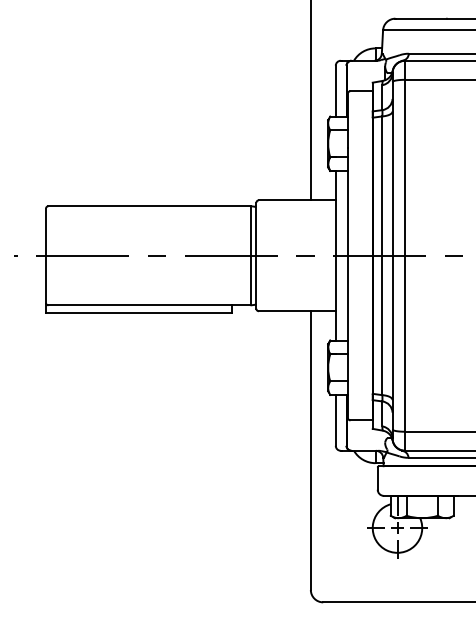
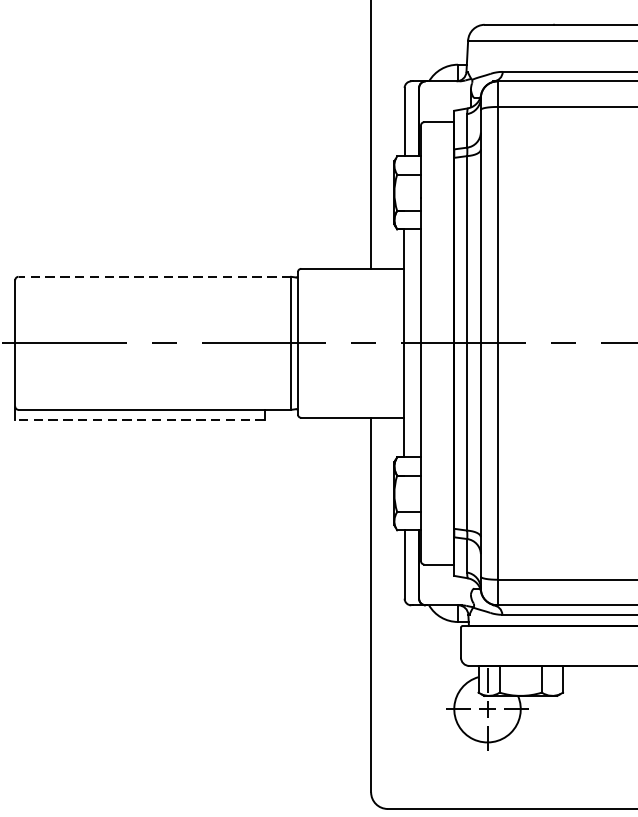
line: (149, 206) -> (154, 277), solid -> dashed
line: (138, 312) -> (139, 419), solid -> dashed

